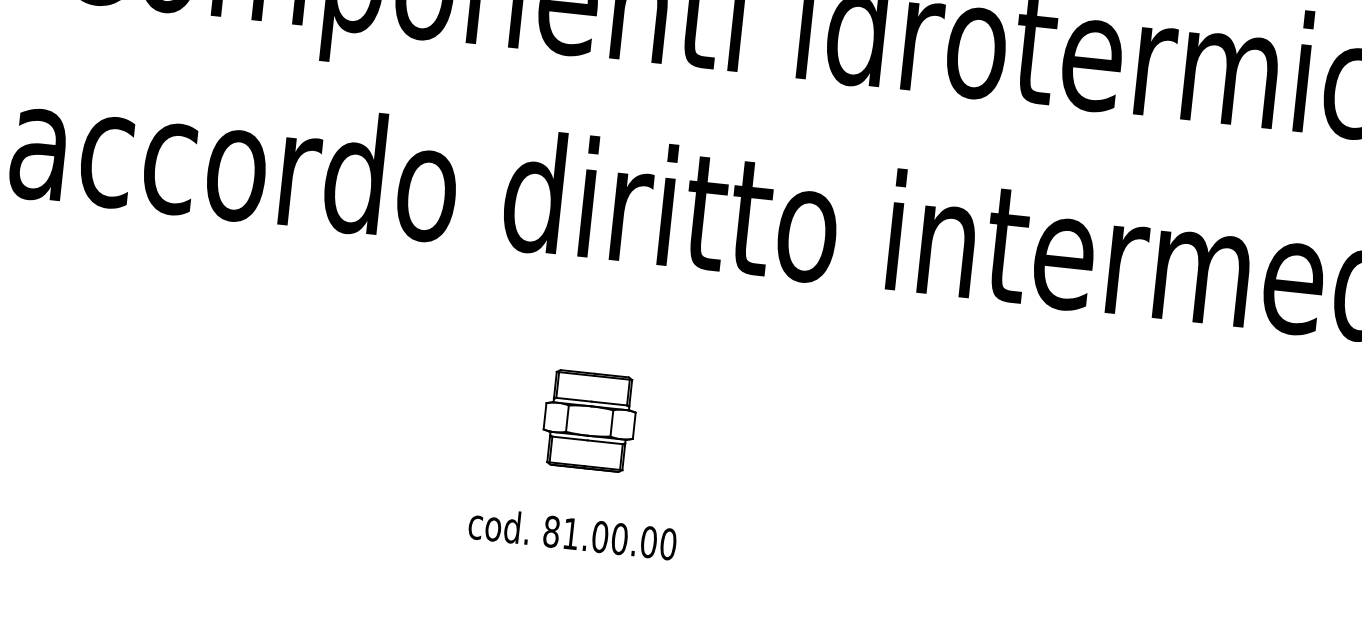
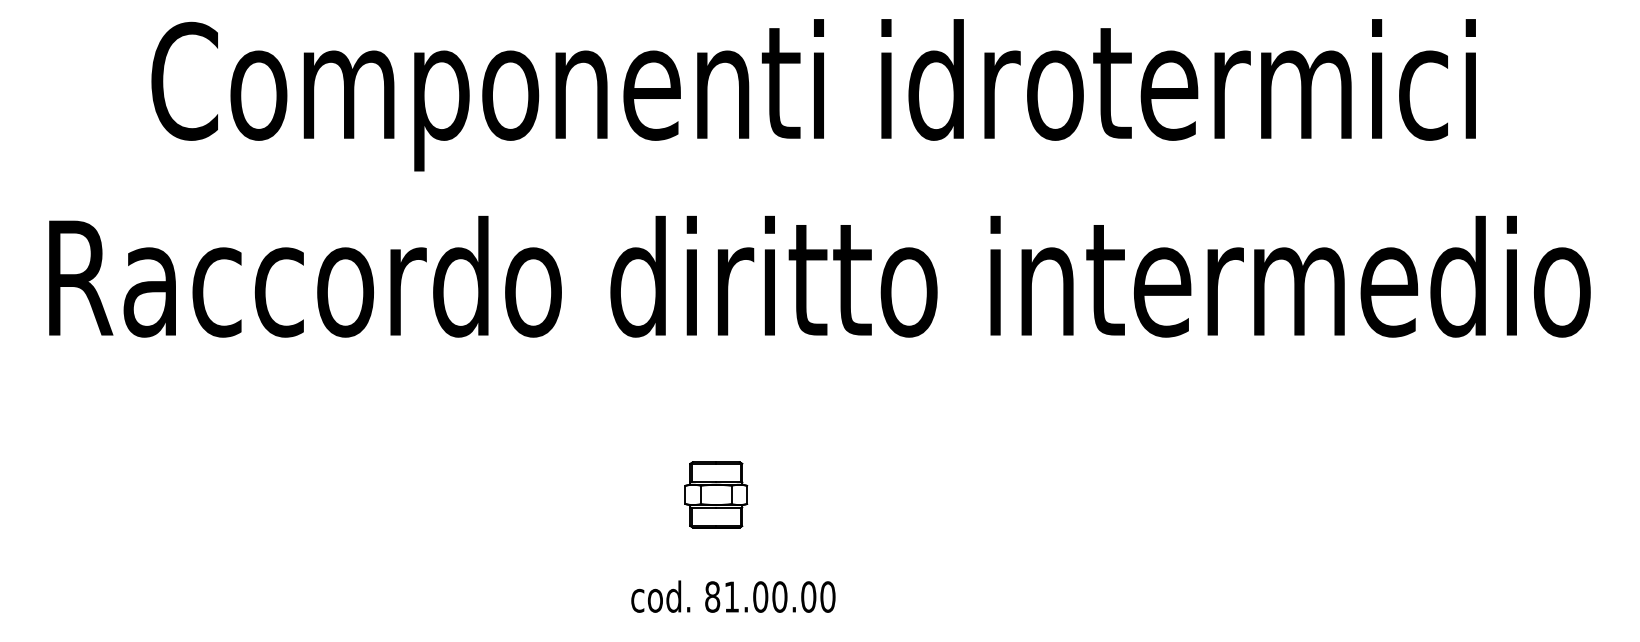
part: (590, 420) -> (716, 494), size x0.7
text: (572, 533) -> (733, 596), moved

